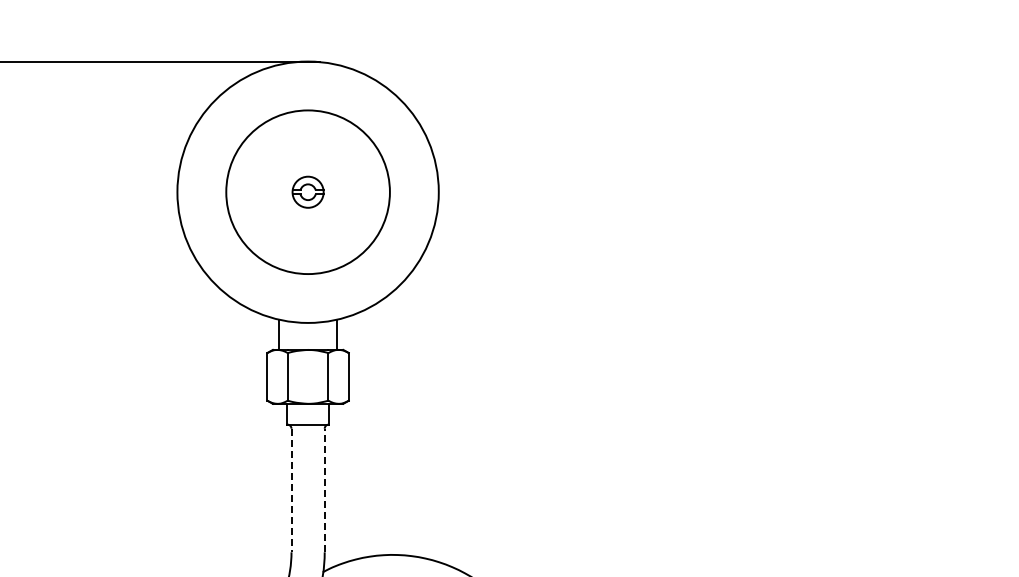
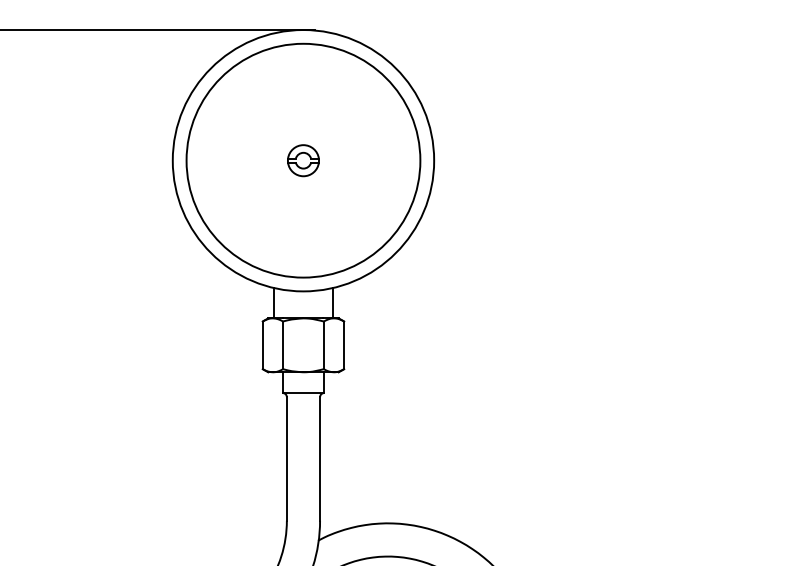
circle: (308, 192) -> (303, 160), size x1.43
line: (291, 490) -> (286, 458), dashed -> solid
line: (324, 490) -> (319, 458), dashed -> solid

